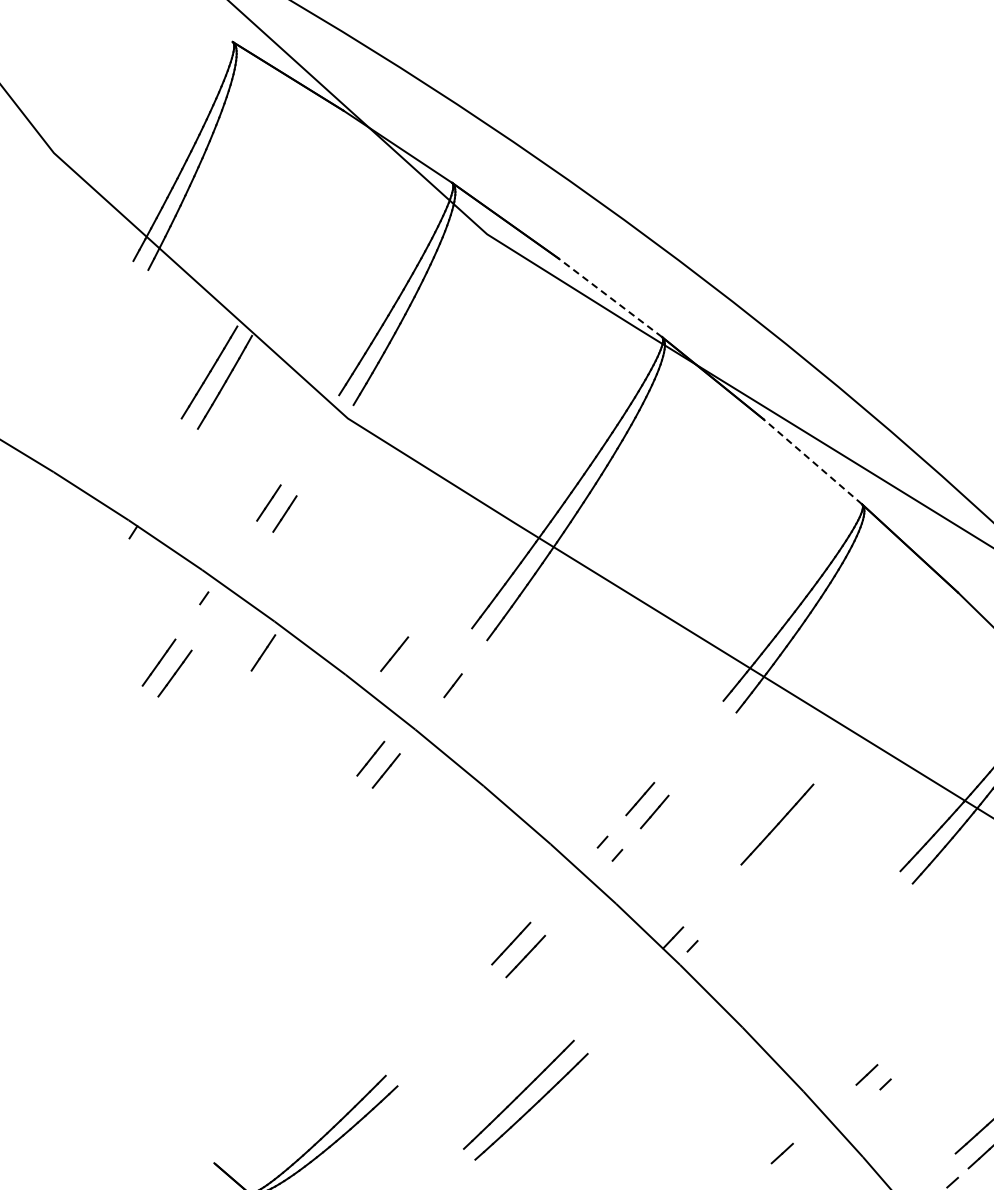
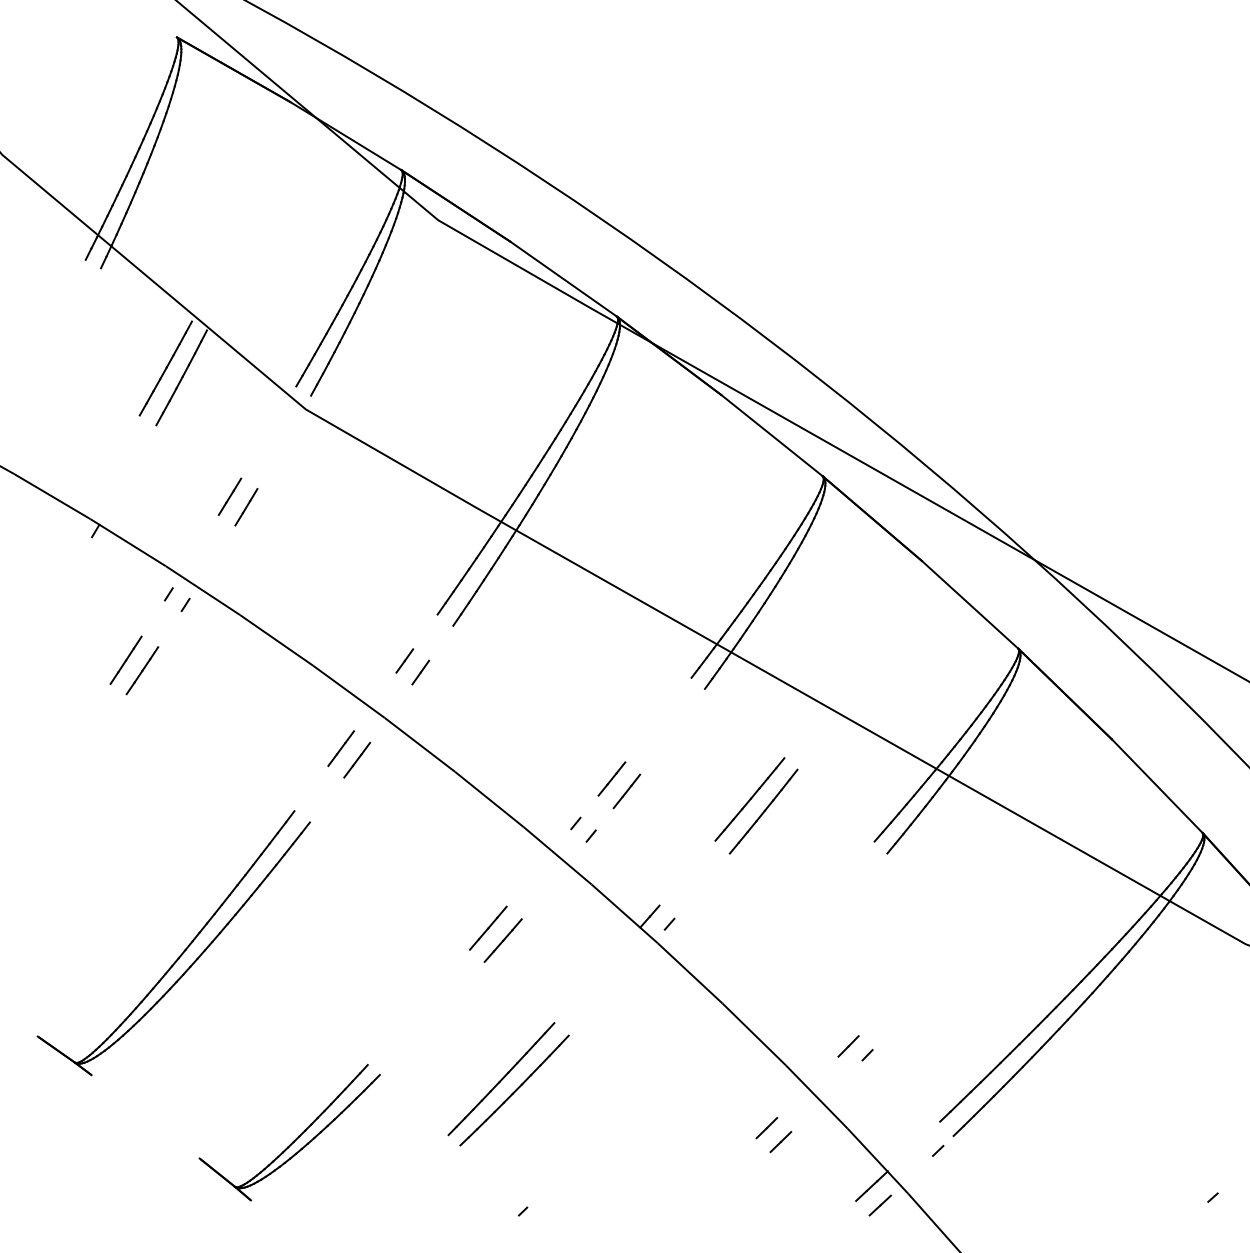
line: (610, 297) -> (563, 278), dashed -> solid
line: (812, 461) -> (771, 435), dashed -> solid
line: (220, 609) -> (185, 604), added
line: (262, 652) -> (229, 646), removed
line: (394, 654) -> (361, 643), removed
line: (437, 673) -> (404, 660), added
line: (790, 837) -> (763, 811), added
part: (205, 954) -> (183, 950), added
line: (795, 1168) -> (780, 1142), added

